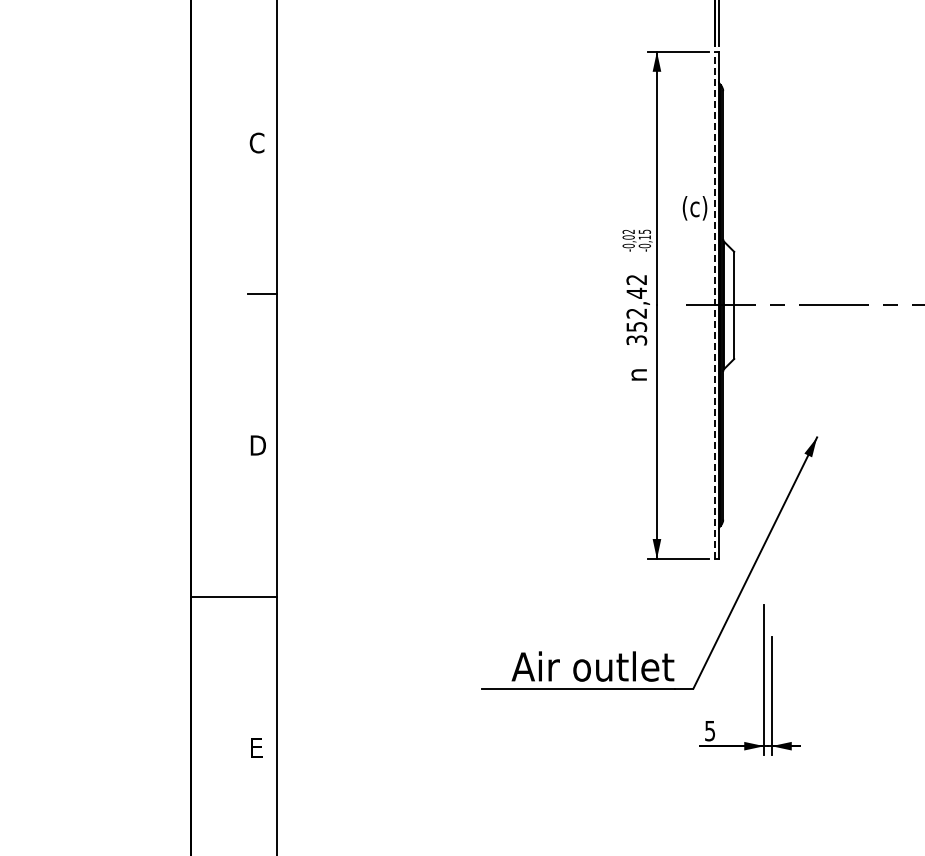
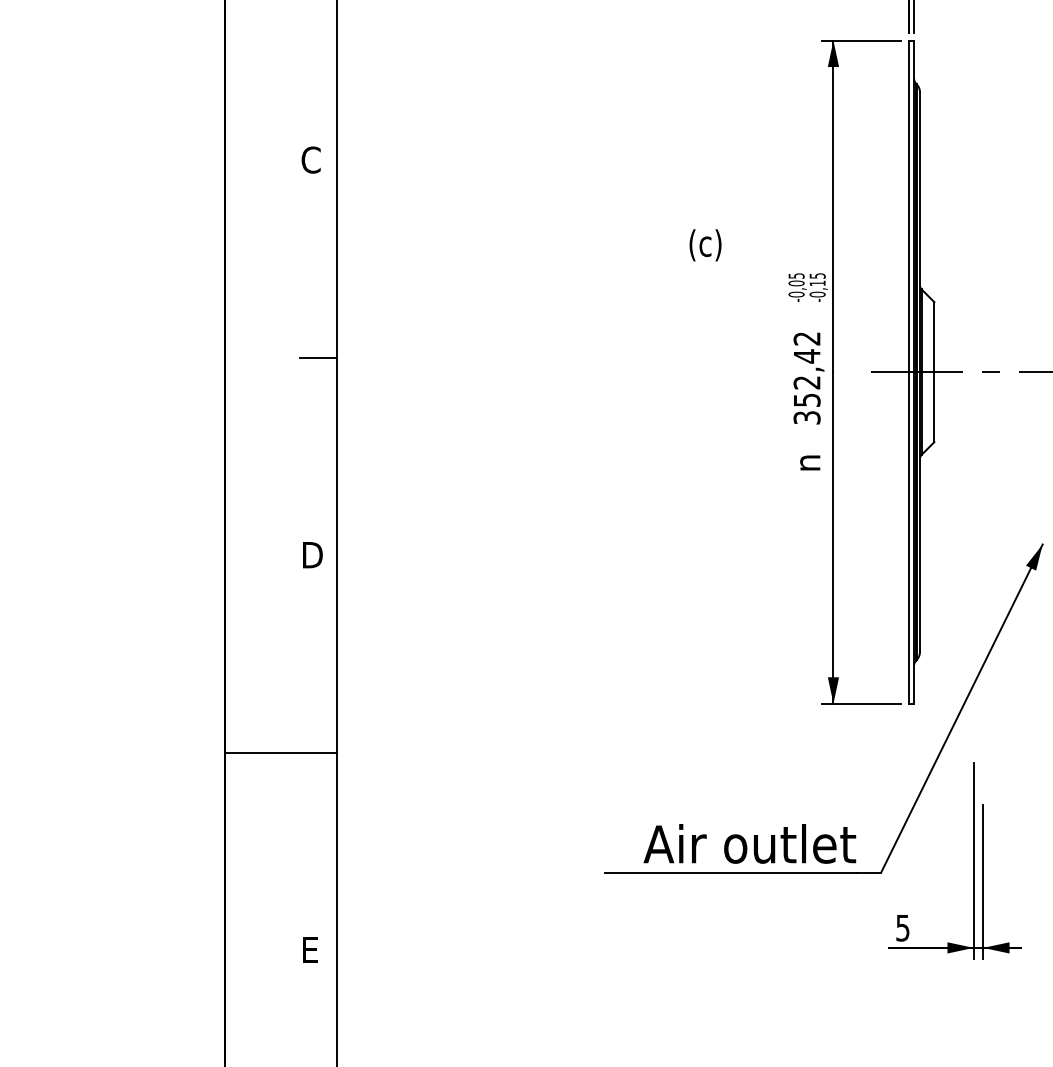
text: (694, 208) -> (704, 245), moved
text: (628, 231) -> (796, 275), -0,02 -> -0,05
line: (714, 305) -> (908, 372), dashed -> solid

